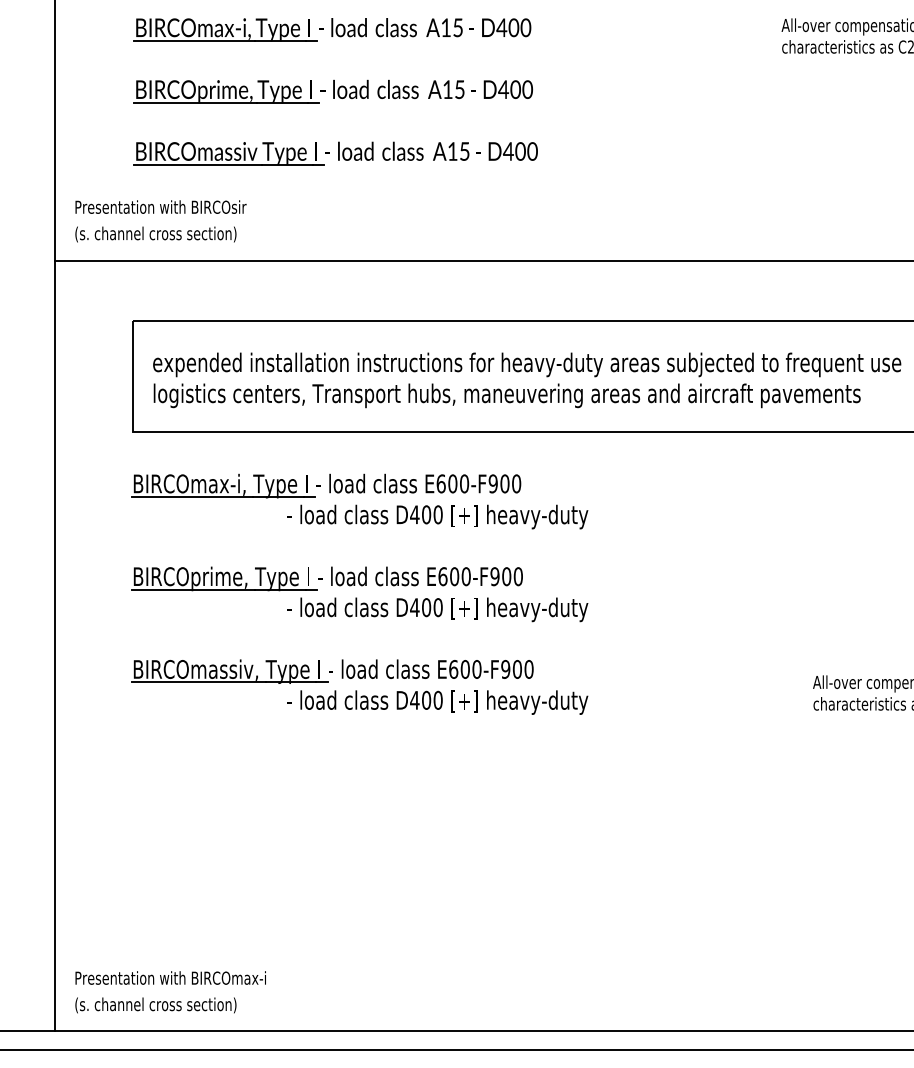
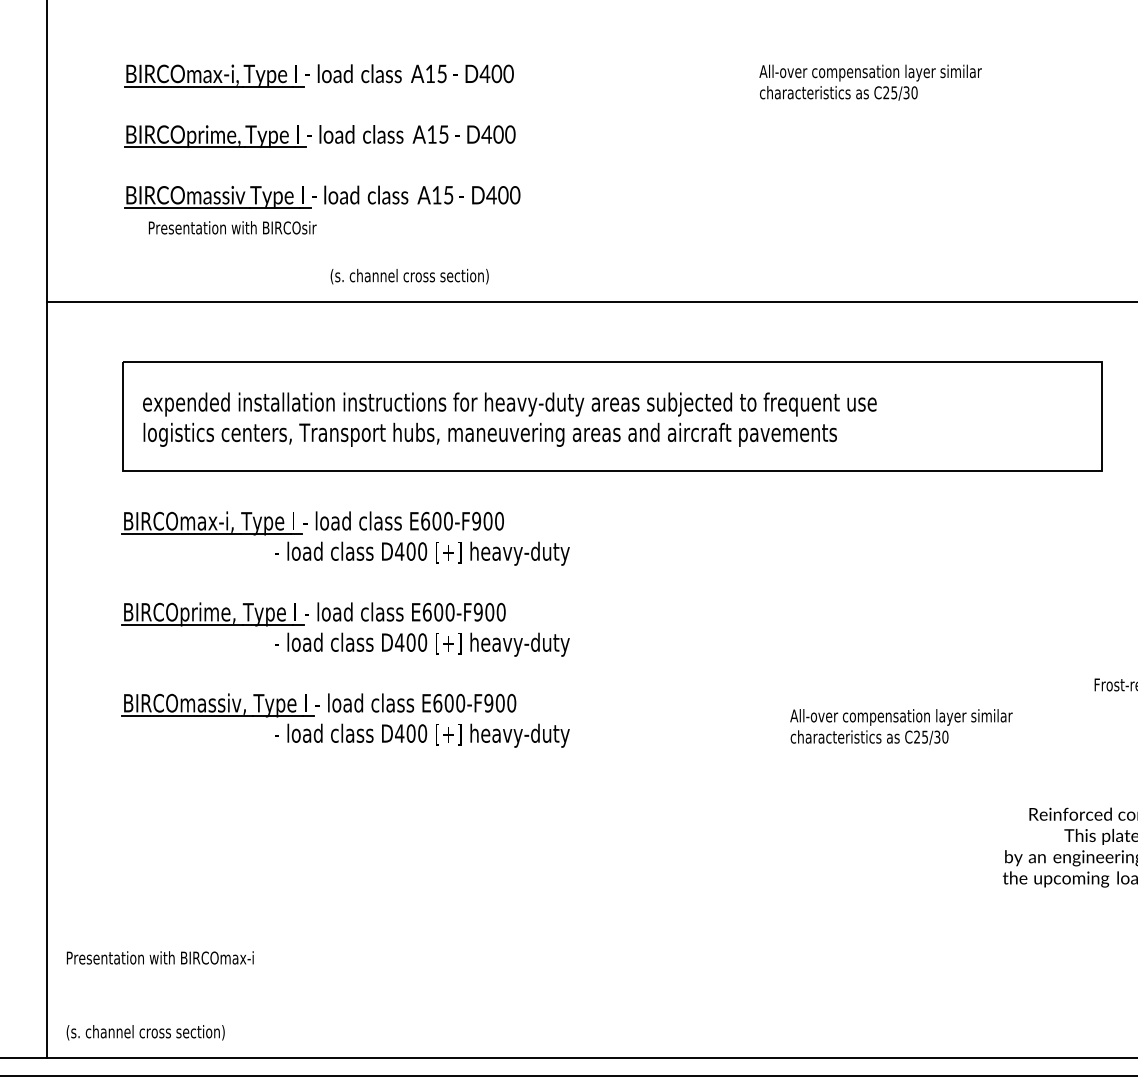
text: (160, 206) -> (232, 227), moved
text: (155, 234) -> (409, 276), moved
text: (169, 977) -> (159, 957), moved

